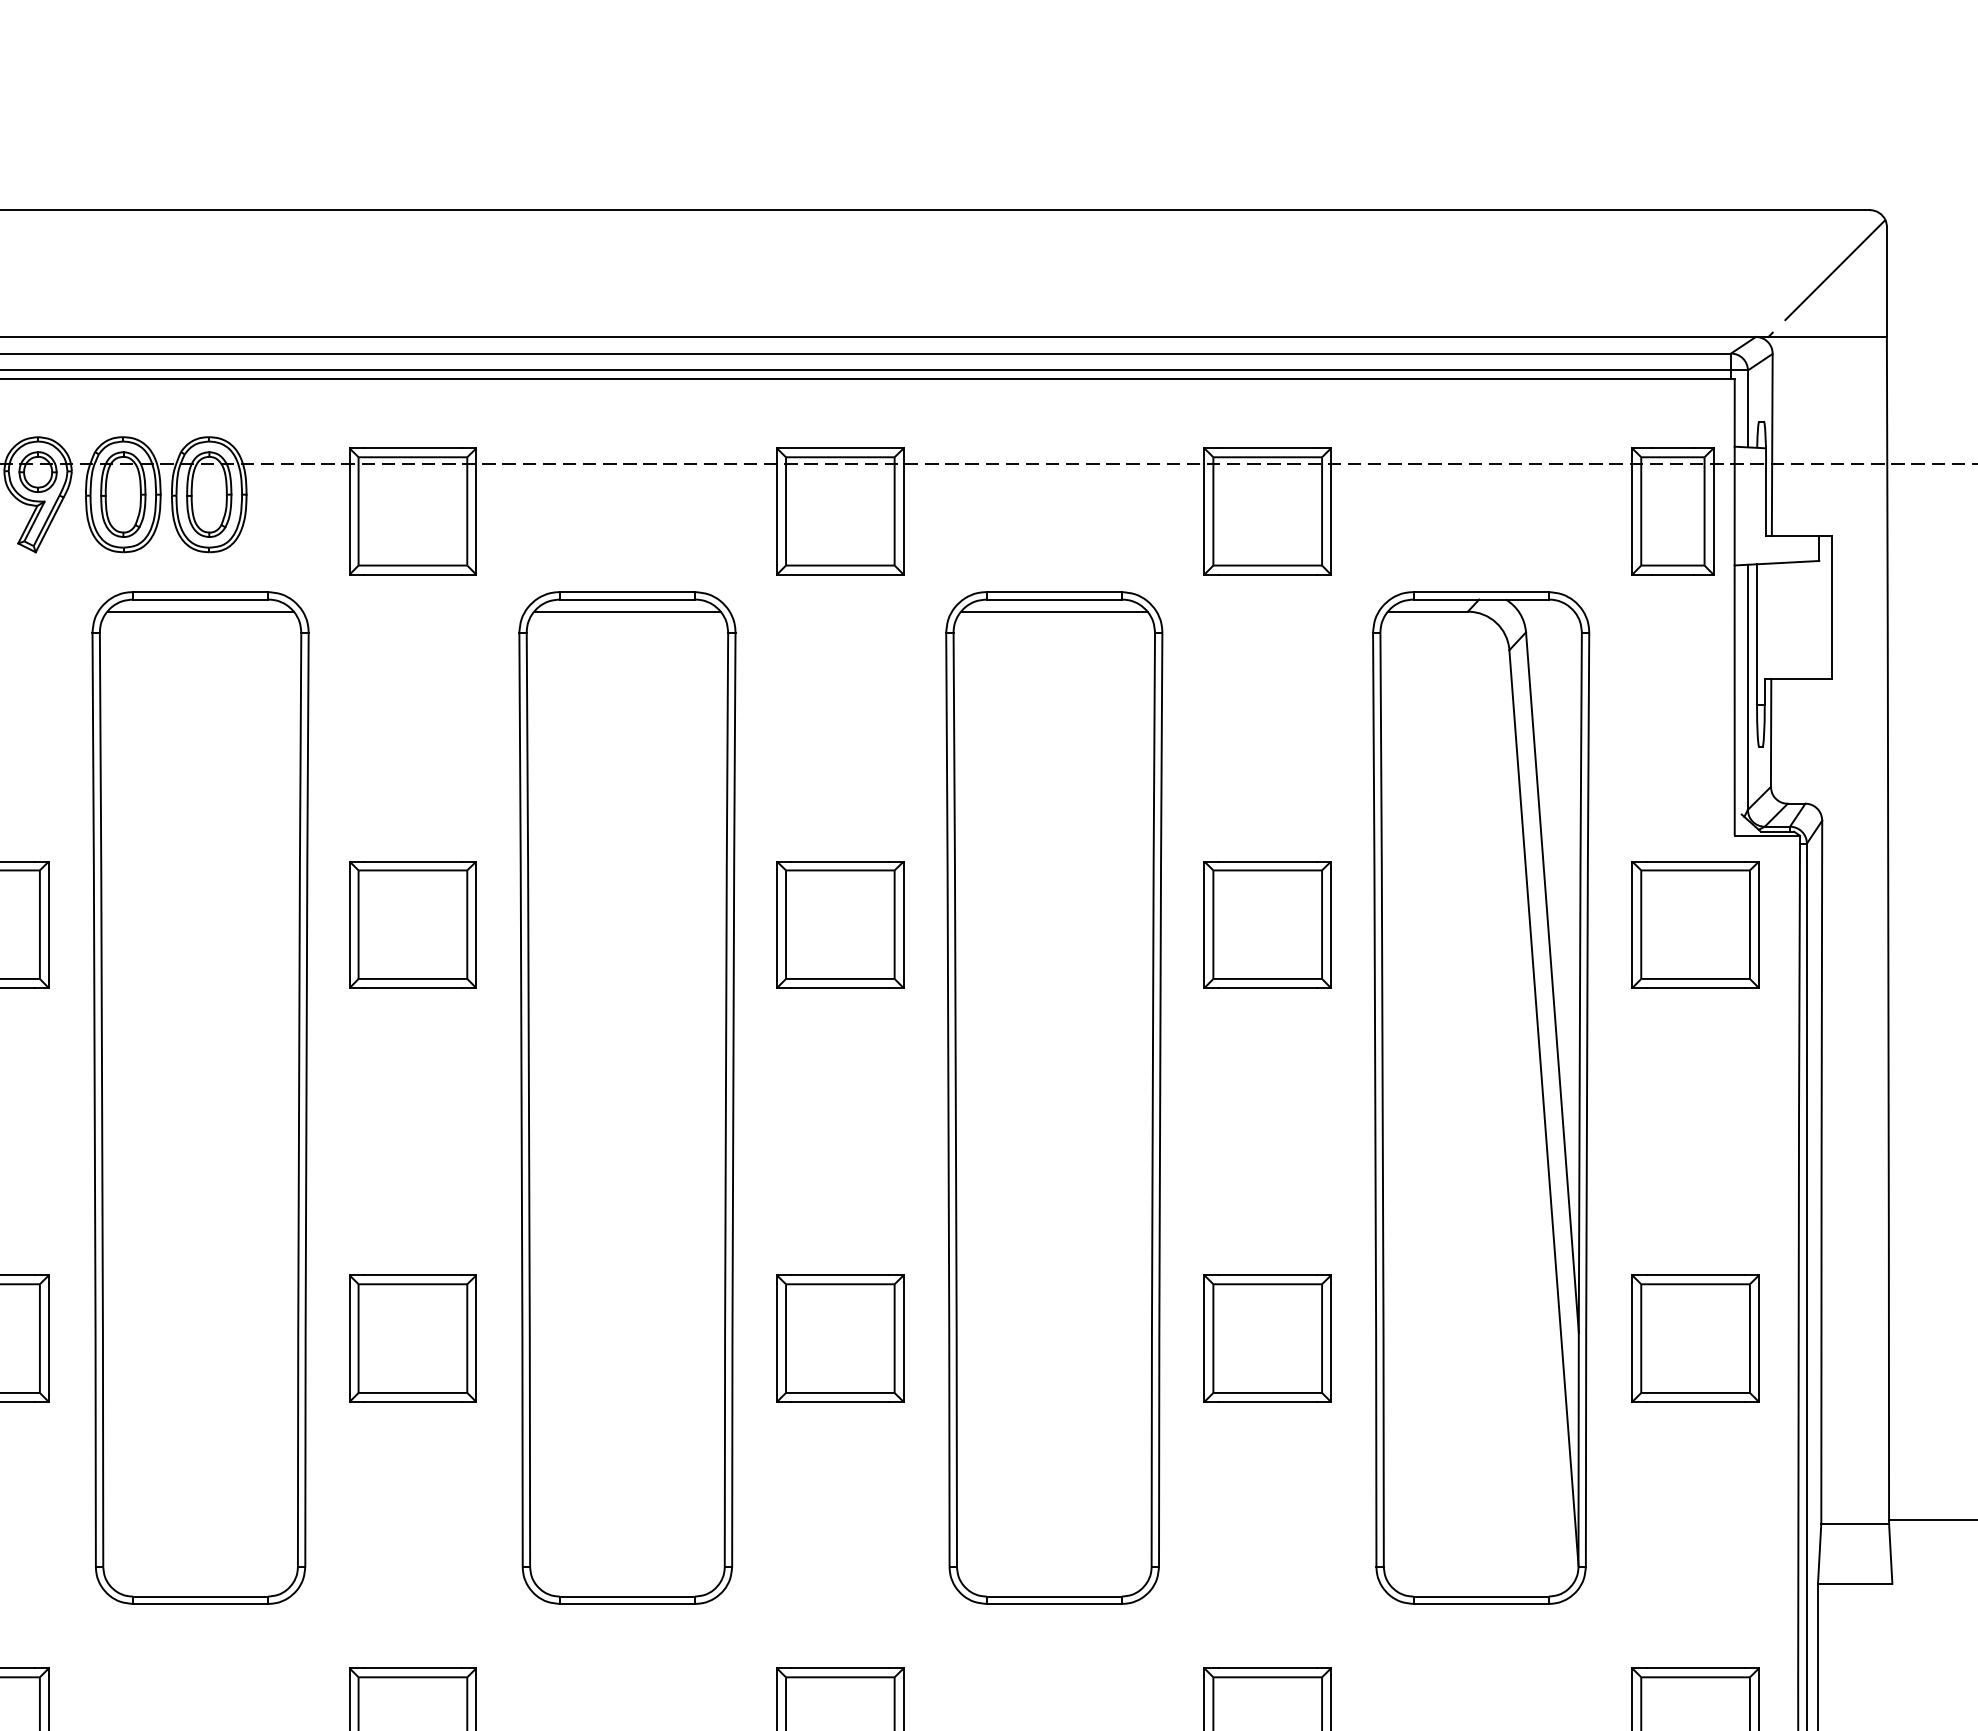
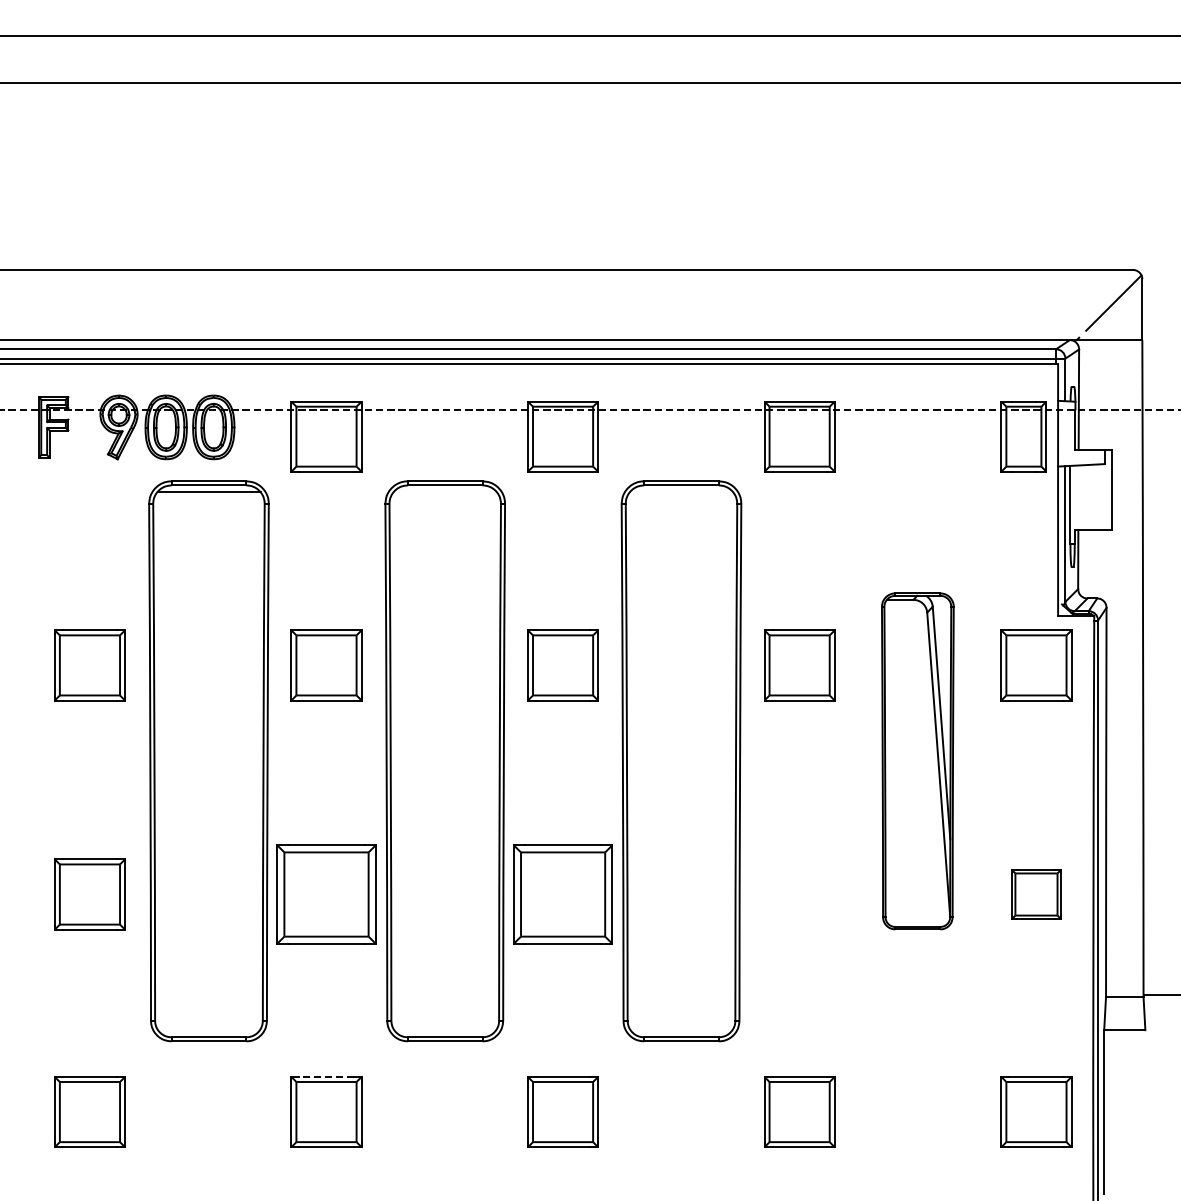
line: (626, 612) -> (444, 492), removed
line: (1054, 612) -> (681, 492), removed
part: (1480, 1098) -> (917, 761), size x0.6
part: (412, 1338) -> (326, 894), size x1.4
part: (839, 1338) -> (562, 894), size x1.4
part: (1267, 1338) -> (799, 894), removed
part: (1695, 1338) -> (1036, 894), size x0.7
line: (412, 1667) -> (326, 1076), solid -> dashed

